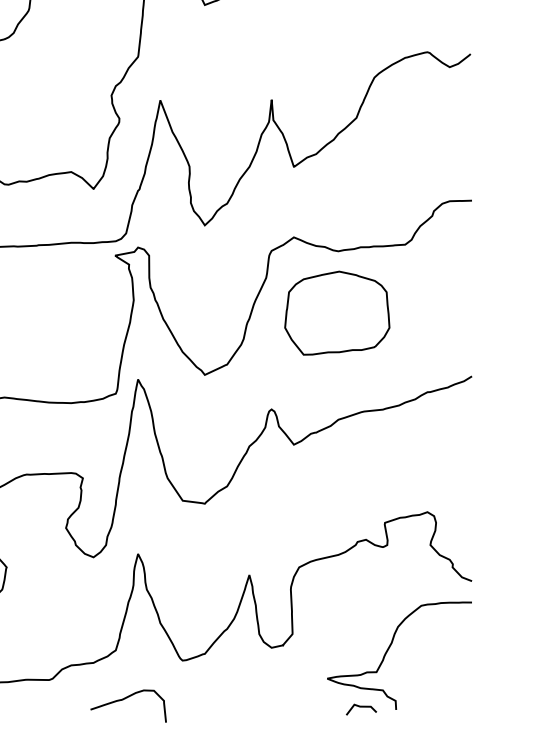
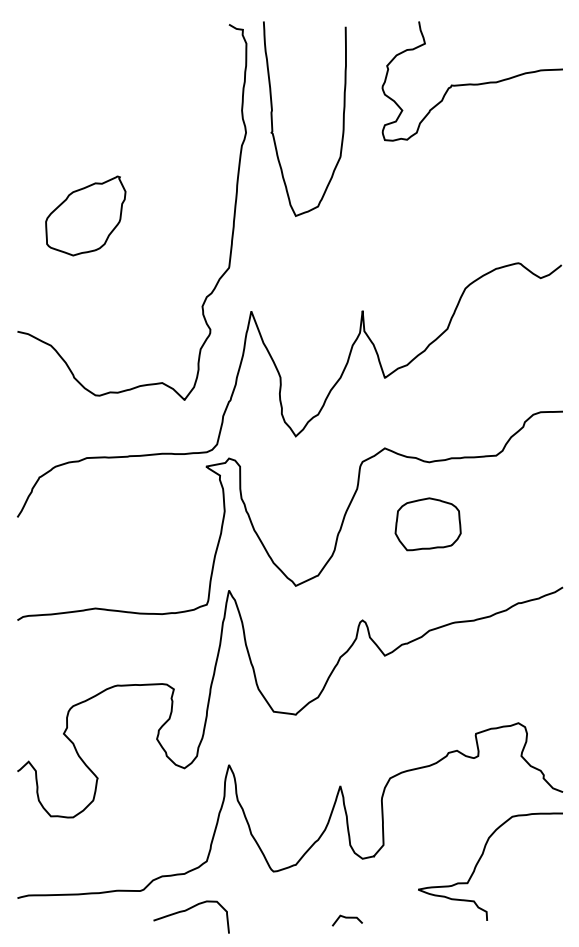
part: (336, 313) -> (427, 524), size x0.62
curve: (125, 699) -> (188, 910), moved
line: (360, 707) -> (346, 918), moved

